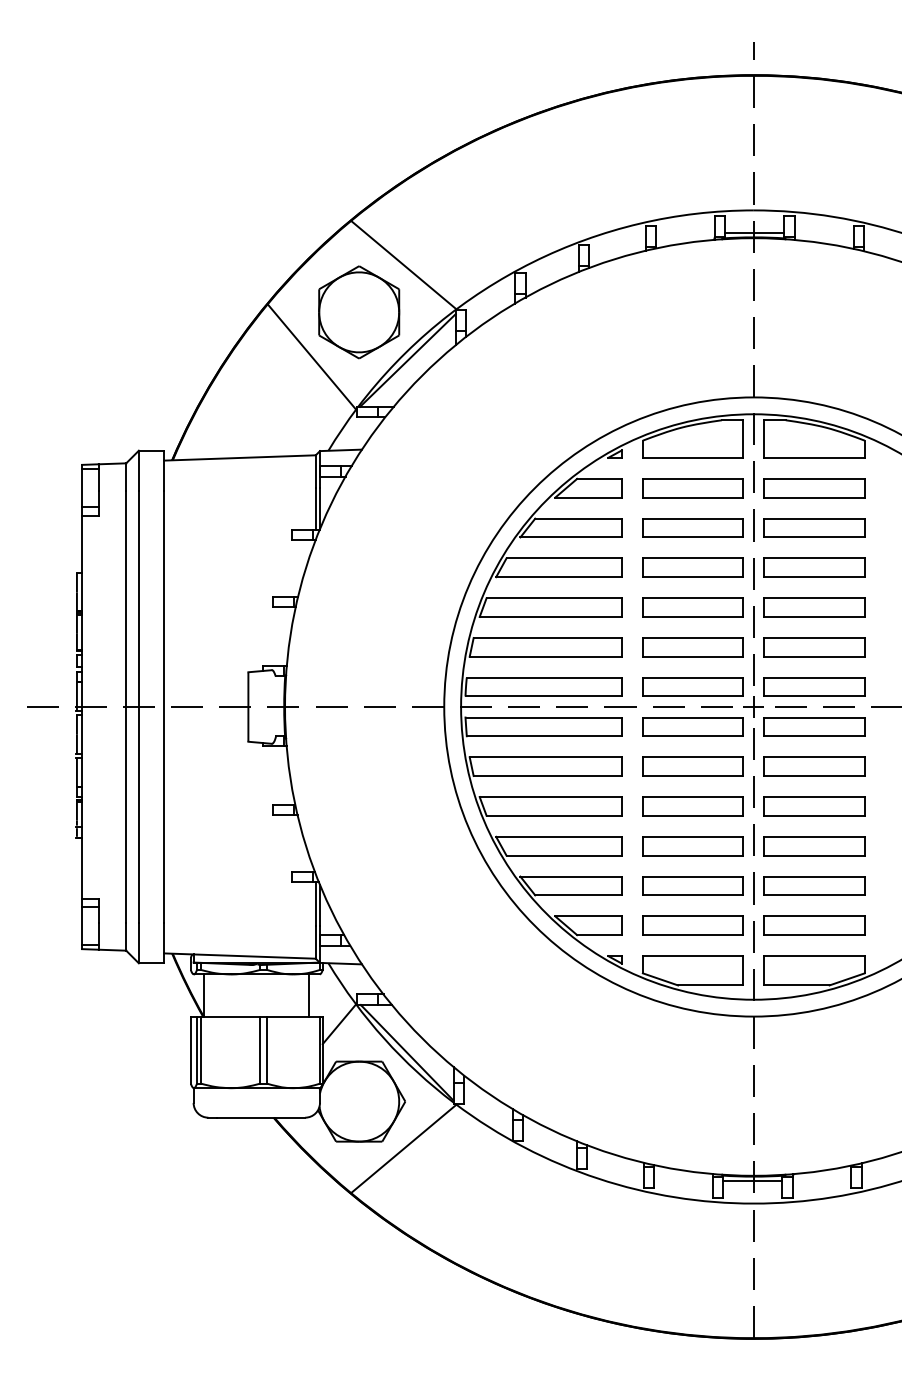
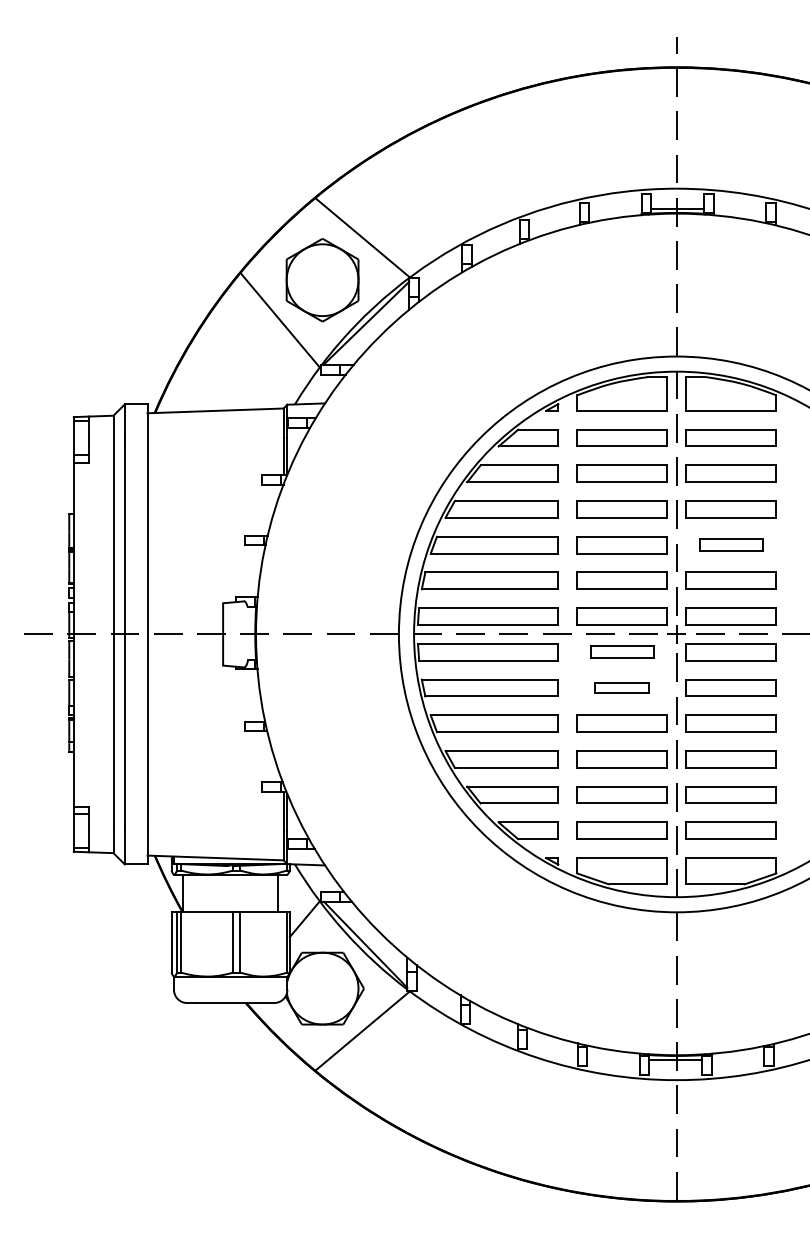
part: (813, 607) -> (730, 545), size x0.7
part: (692, 727) -> (621, 652), size x0.7
part: (692, 766) -> (621, 687), size x0.6

